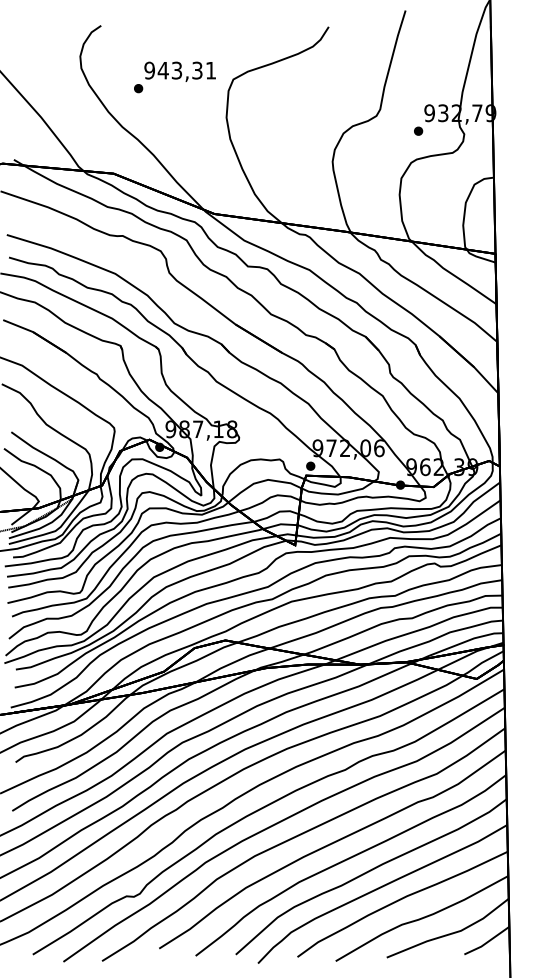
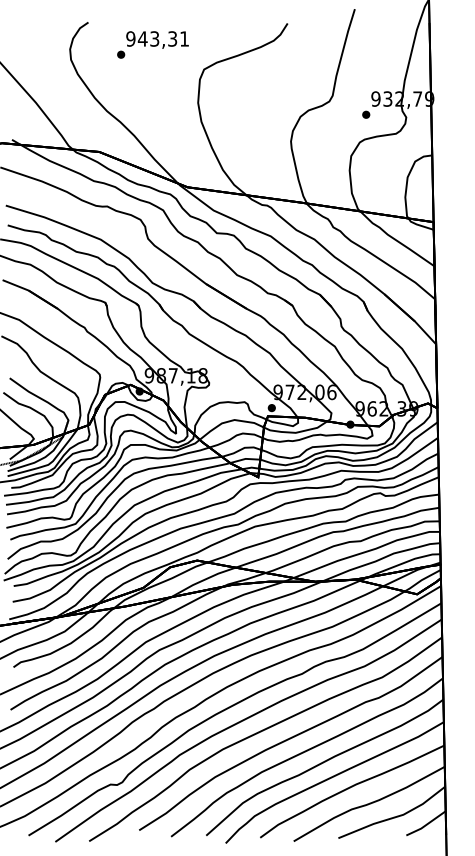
text: (174, 77) -> (152, 45), moved

